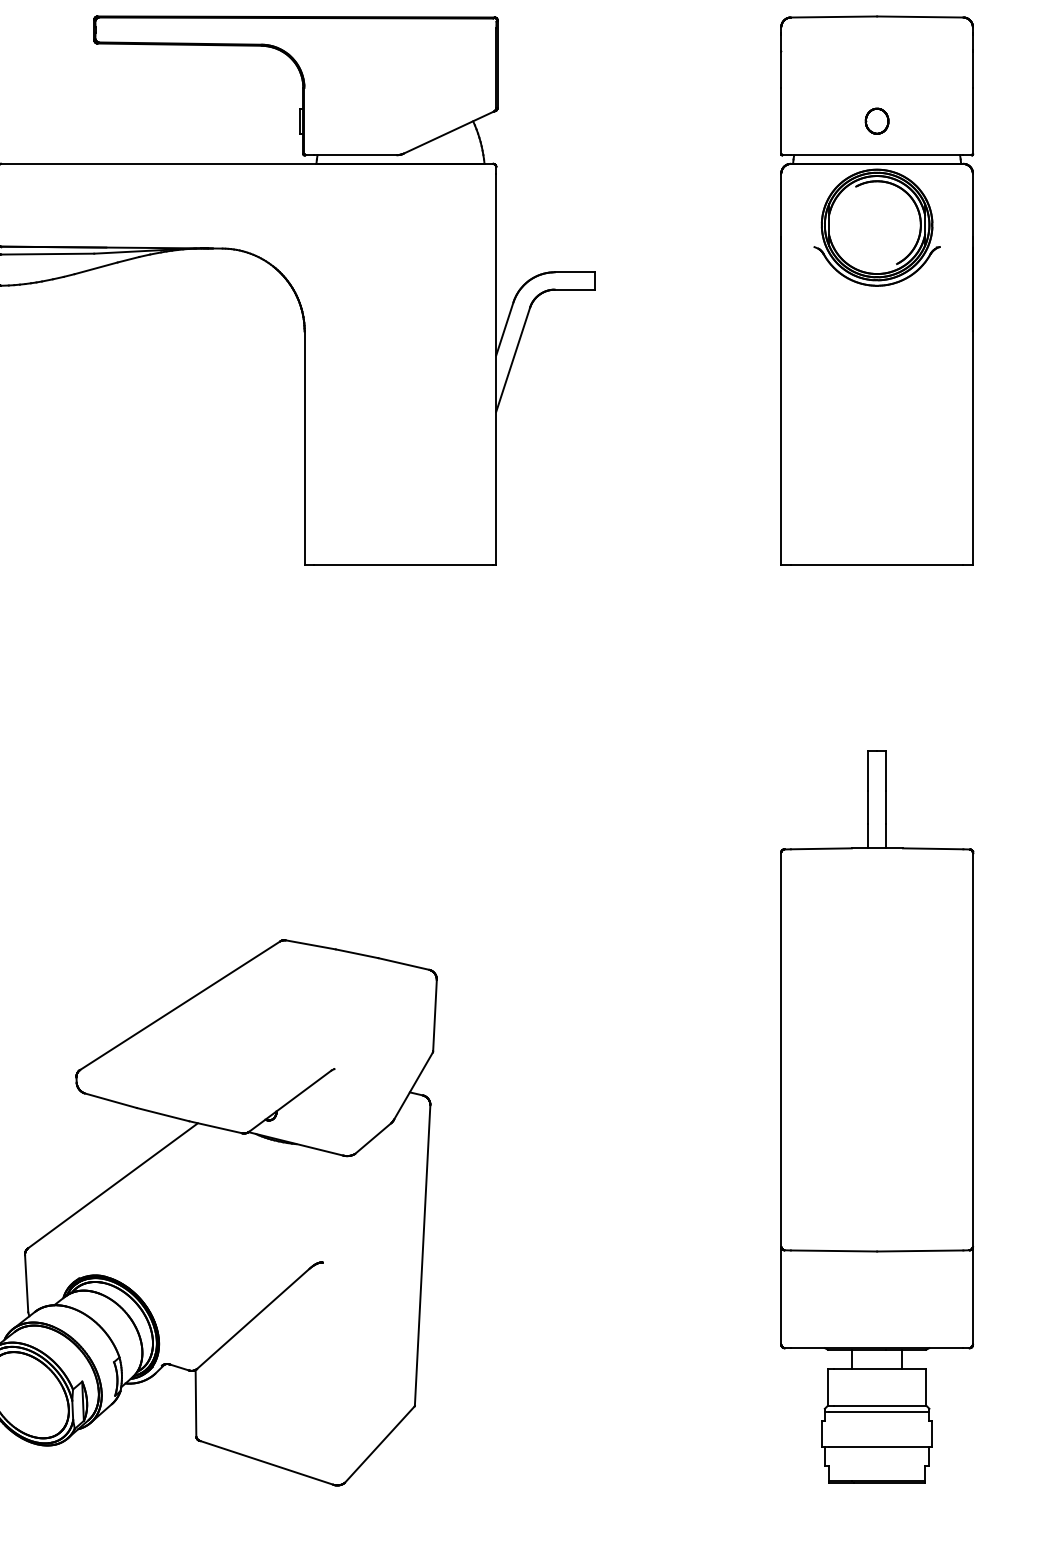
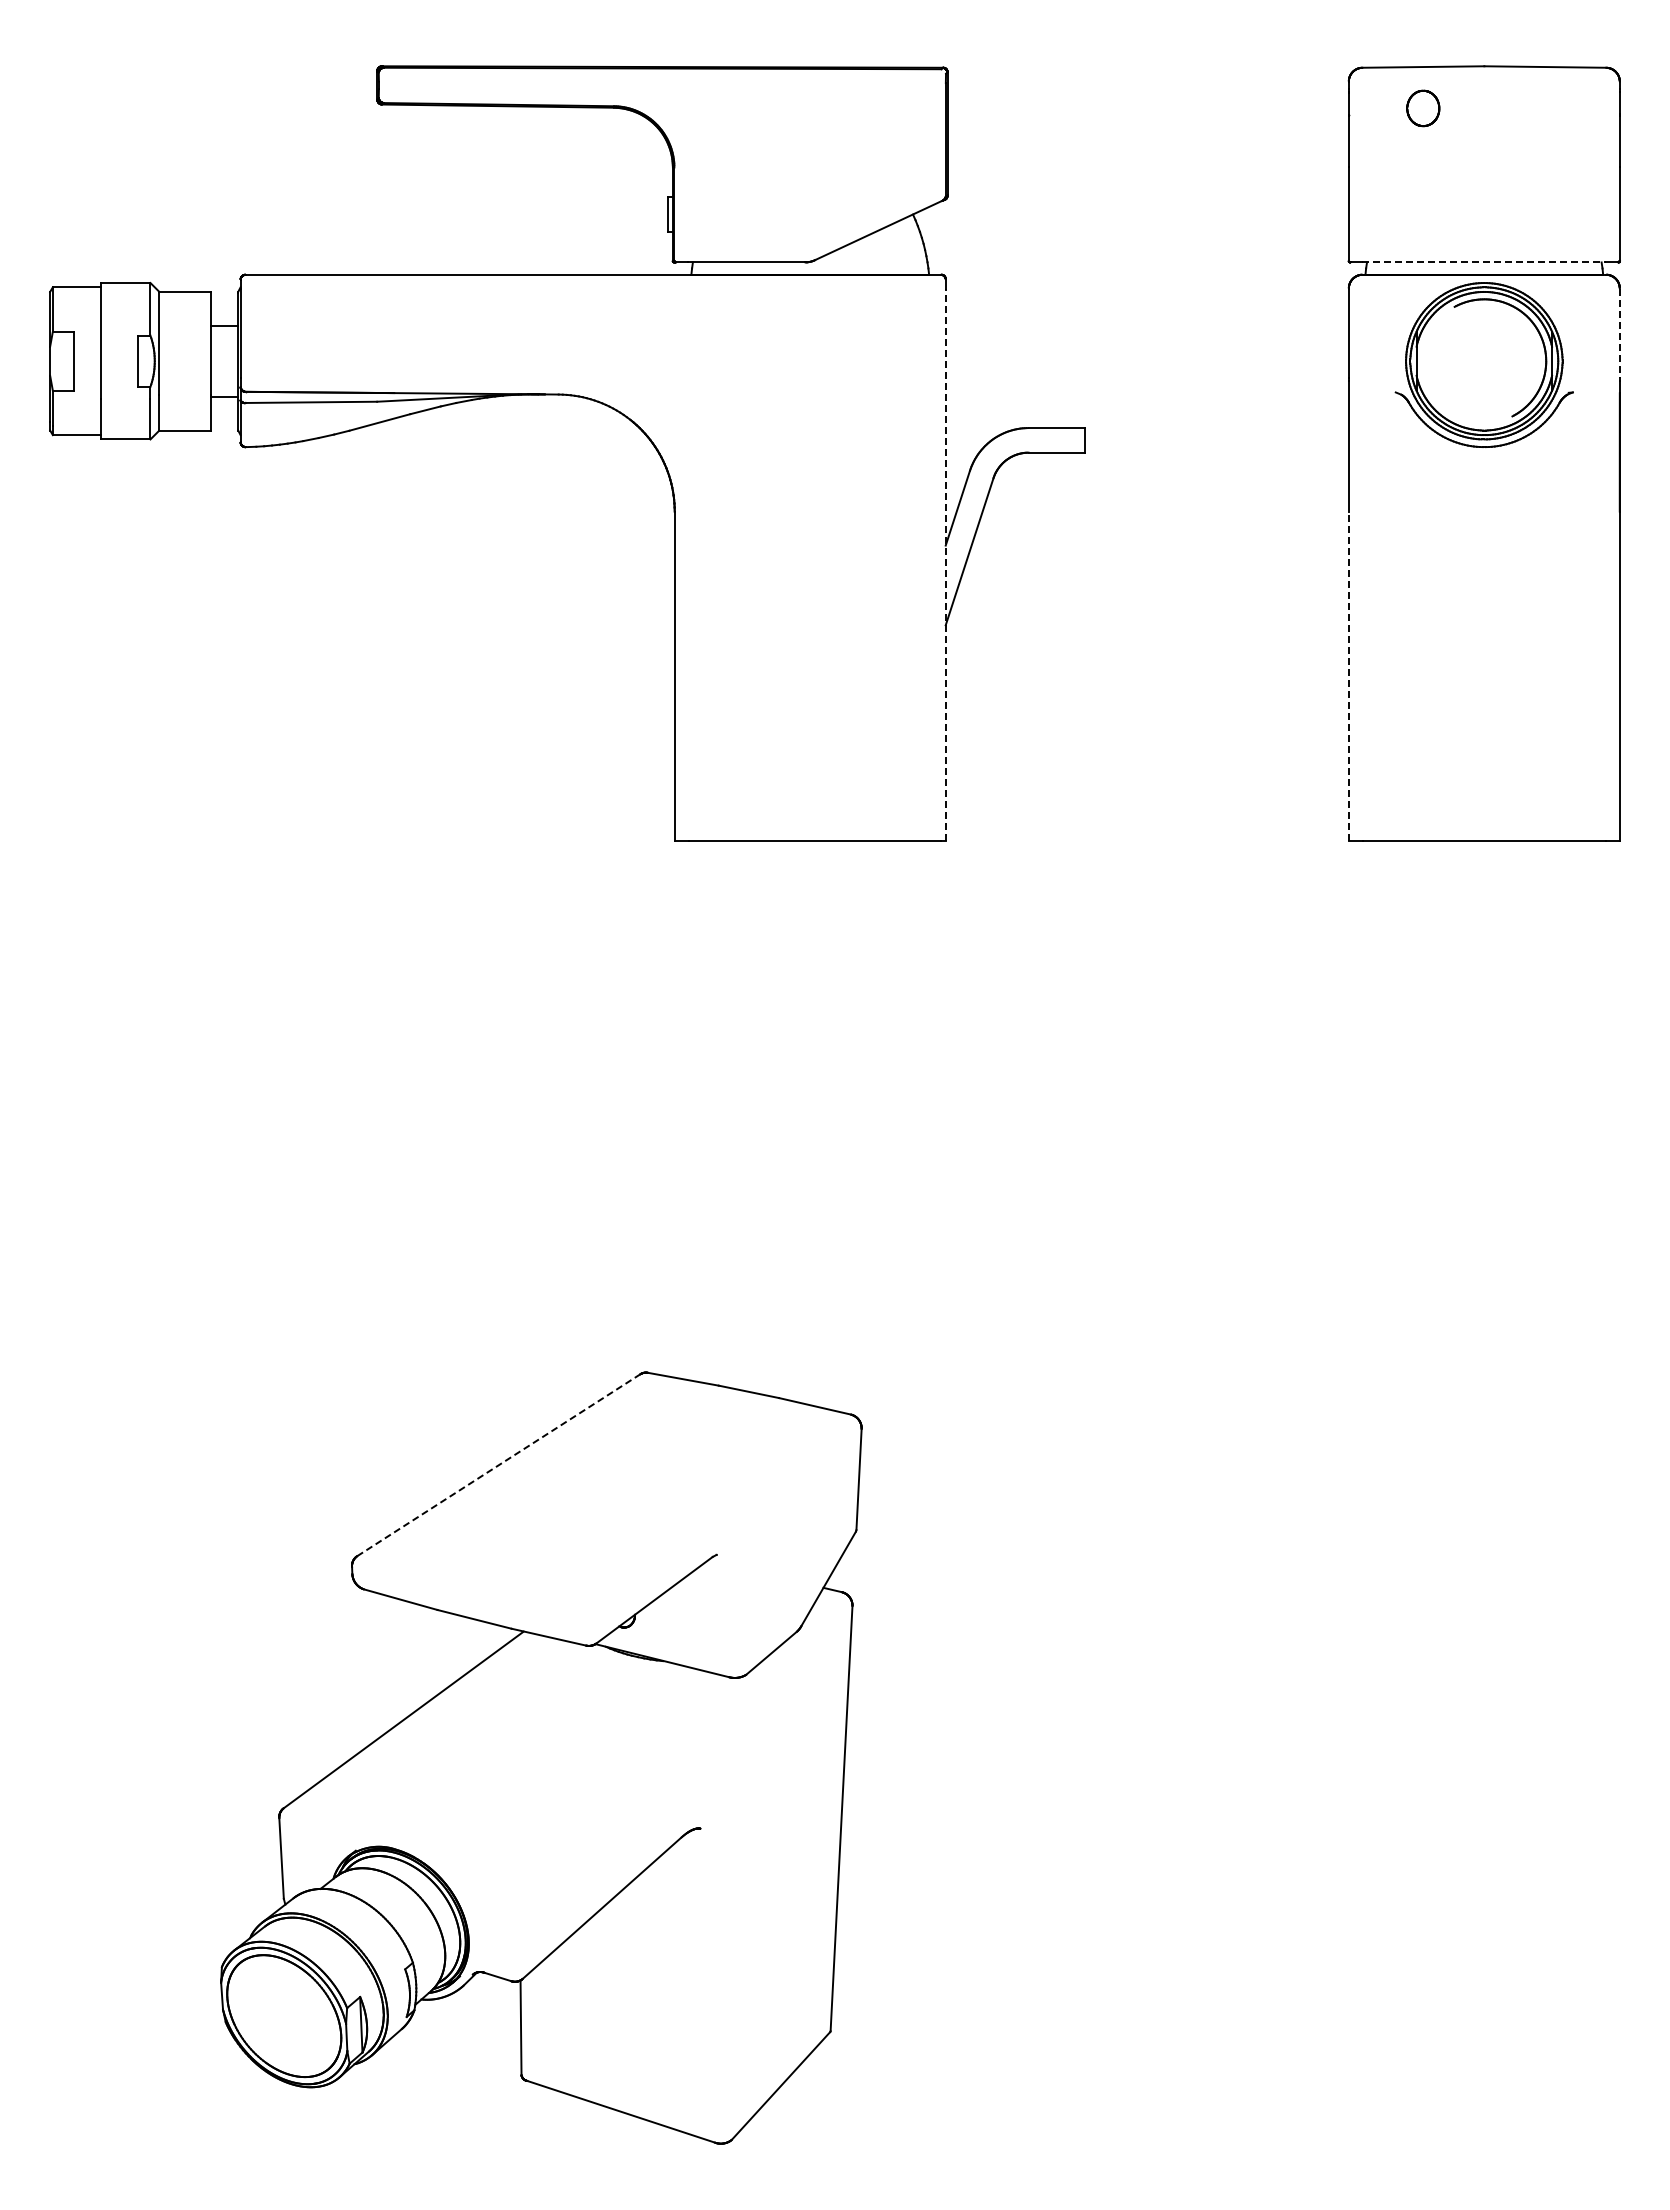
part: (877, 121) -> (1423, 108), moved
line: (877, 155) -> (1484, 262), solid -> dashed
line: (972, 205) -> (1619, 333), solid -> dashed
line: (496, 368) -> (945, 564), solid -> dashed
line: (781, 447) -> (1348, 676), solid -> dashed
line: (180, 1005) -> (499, 1464), solid -> dashed
part: (877, 1116) -> (1484, 1622), removed

